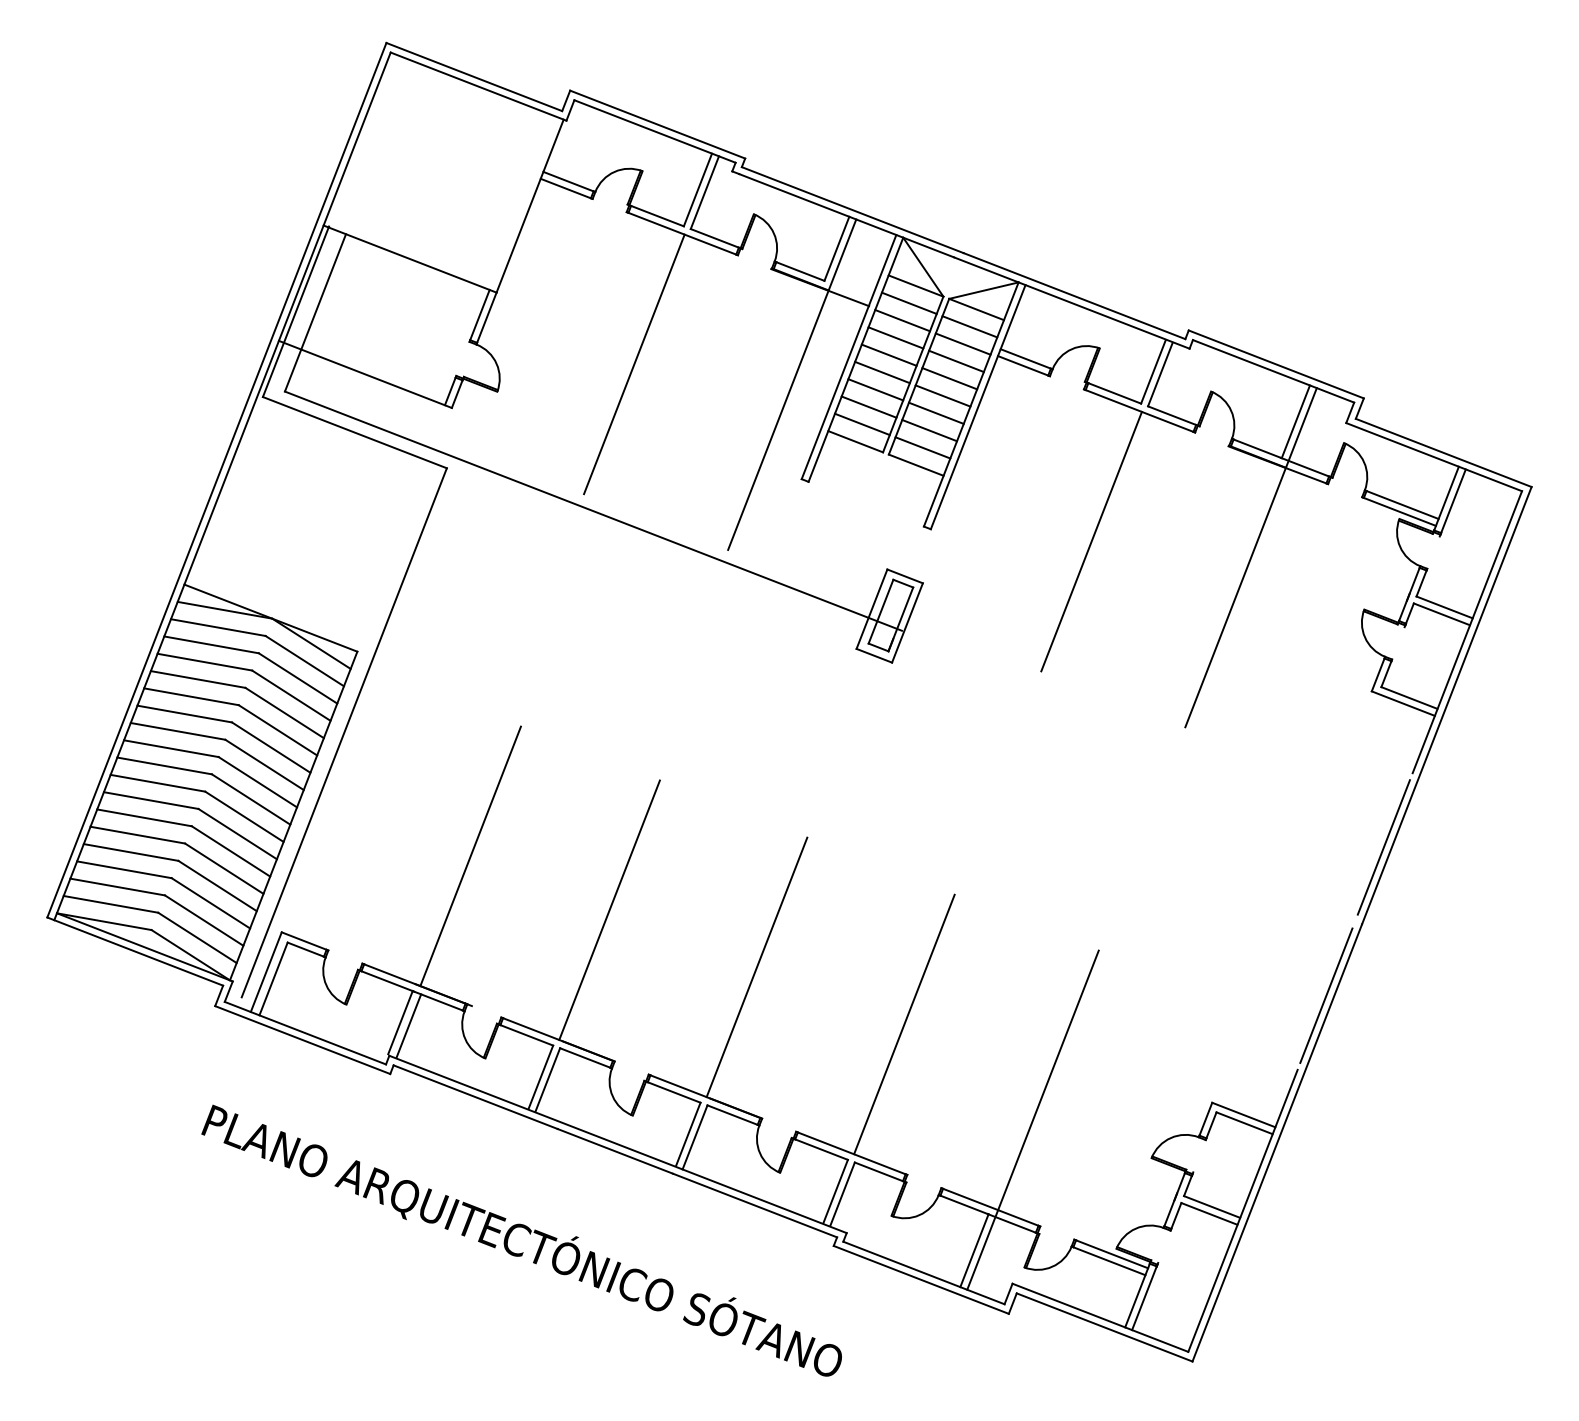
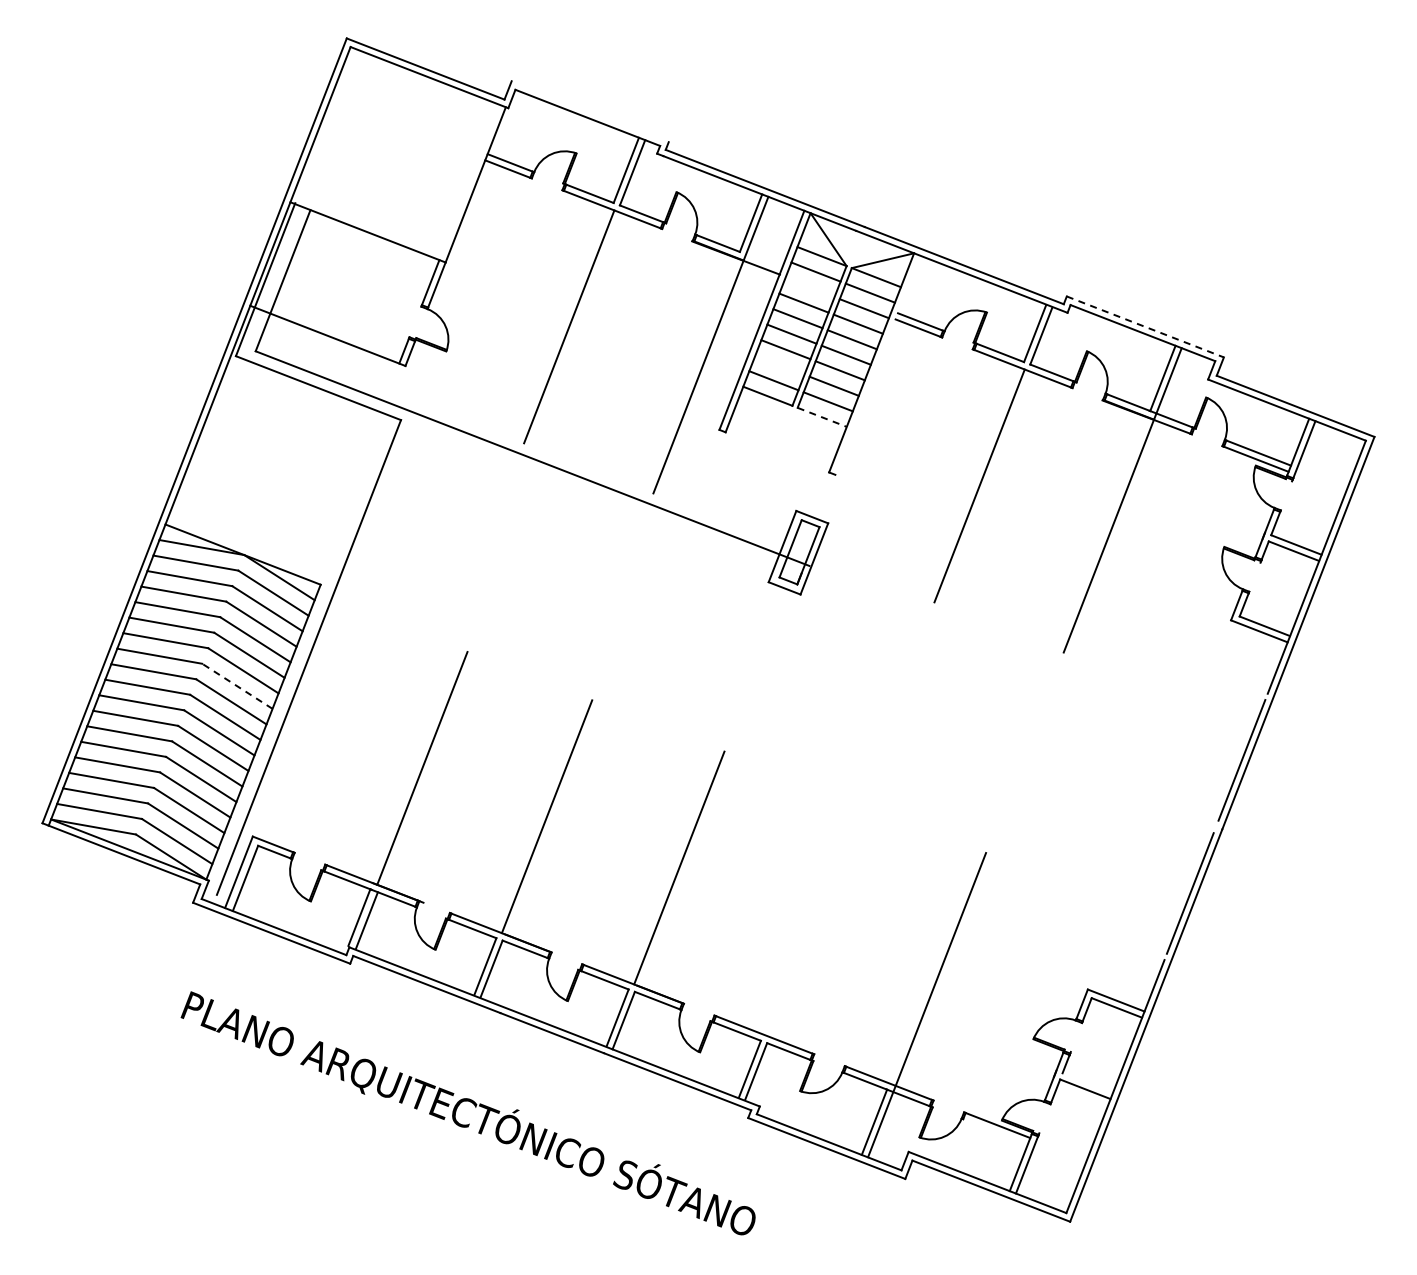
line: (656, 124) -> (589, 111), removed
line: (902, 320) -> (809, 287), removed
line: (1276, 365) -> (1145, 327), solid -> dashed
line: (868, 406) -> (779, 364), removed
line: (977, 406) -> (877, 364), removed
line: (916, 465) -> (822, 417), solid -> dashed
line: (264, 765) -> (237, 686), solid -> dashed
line: (904, 1023) -> (811, 918), removed
line: (1211, 1206) -> (1087, 1082), removed
line: (1109, 1260) -> (995, 1131), removed

